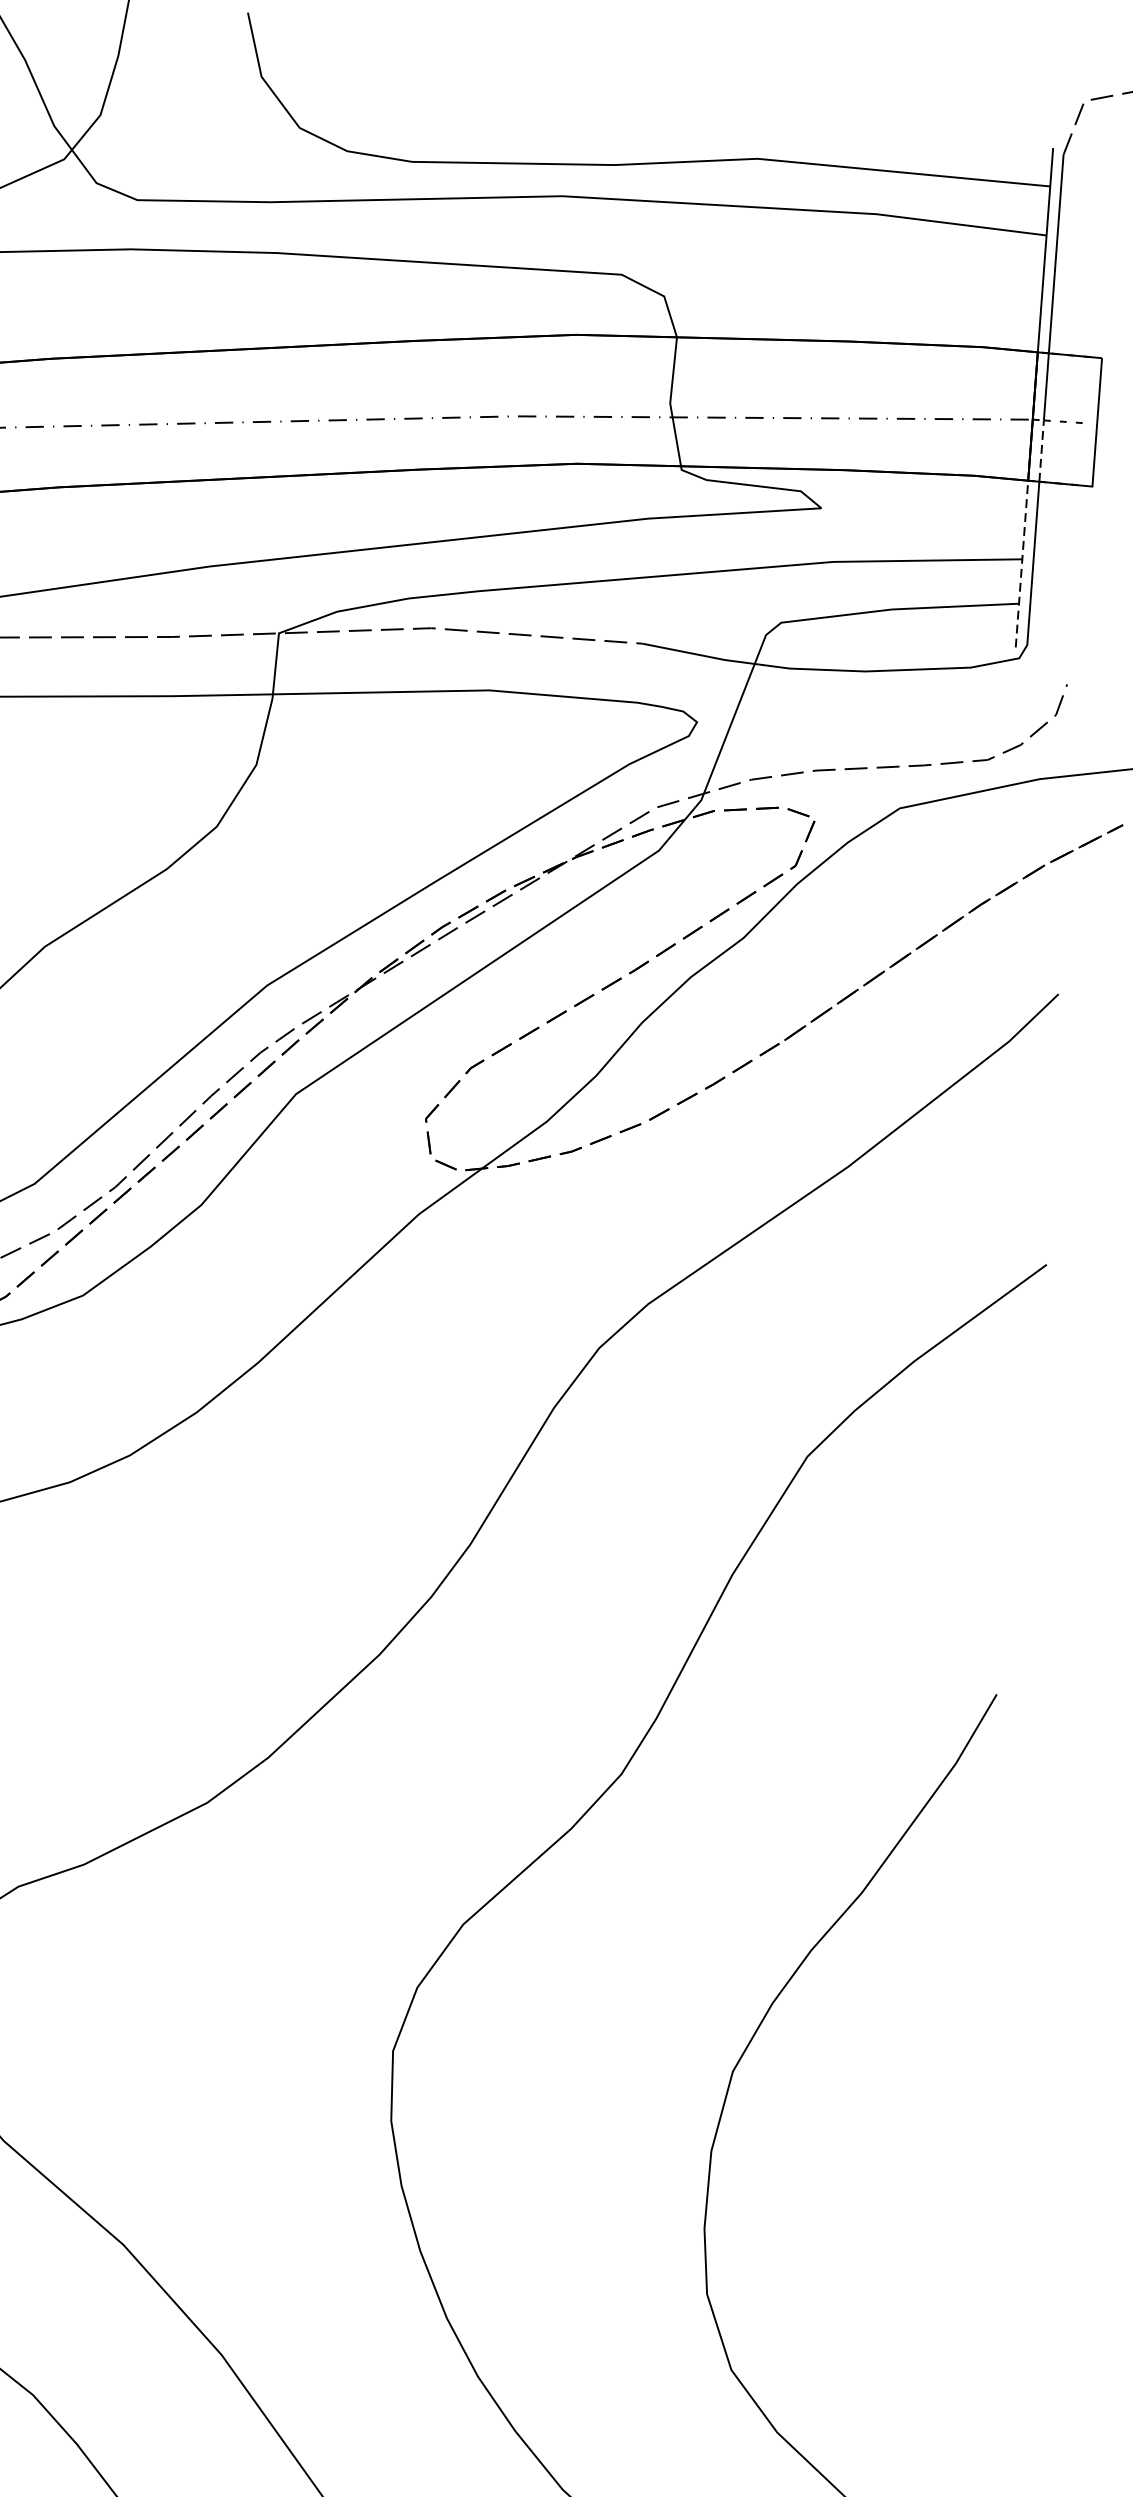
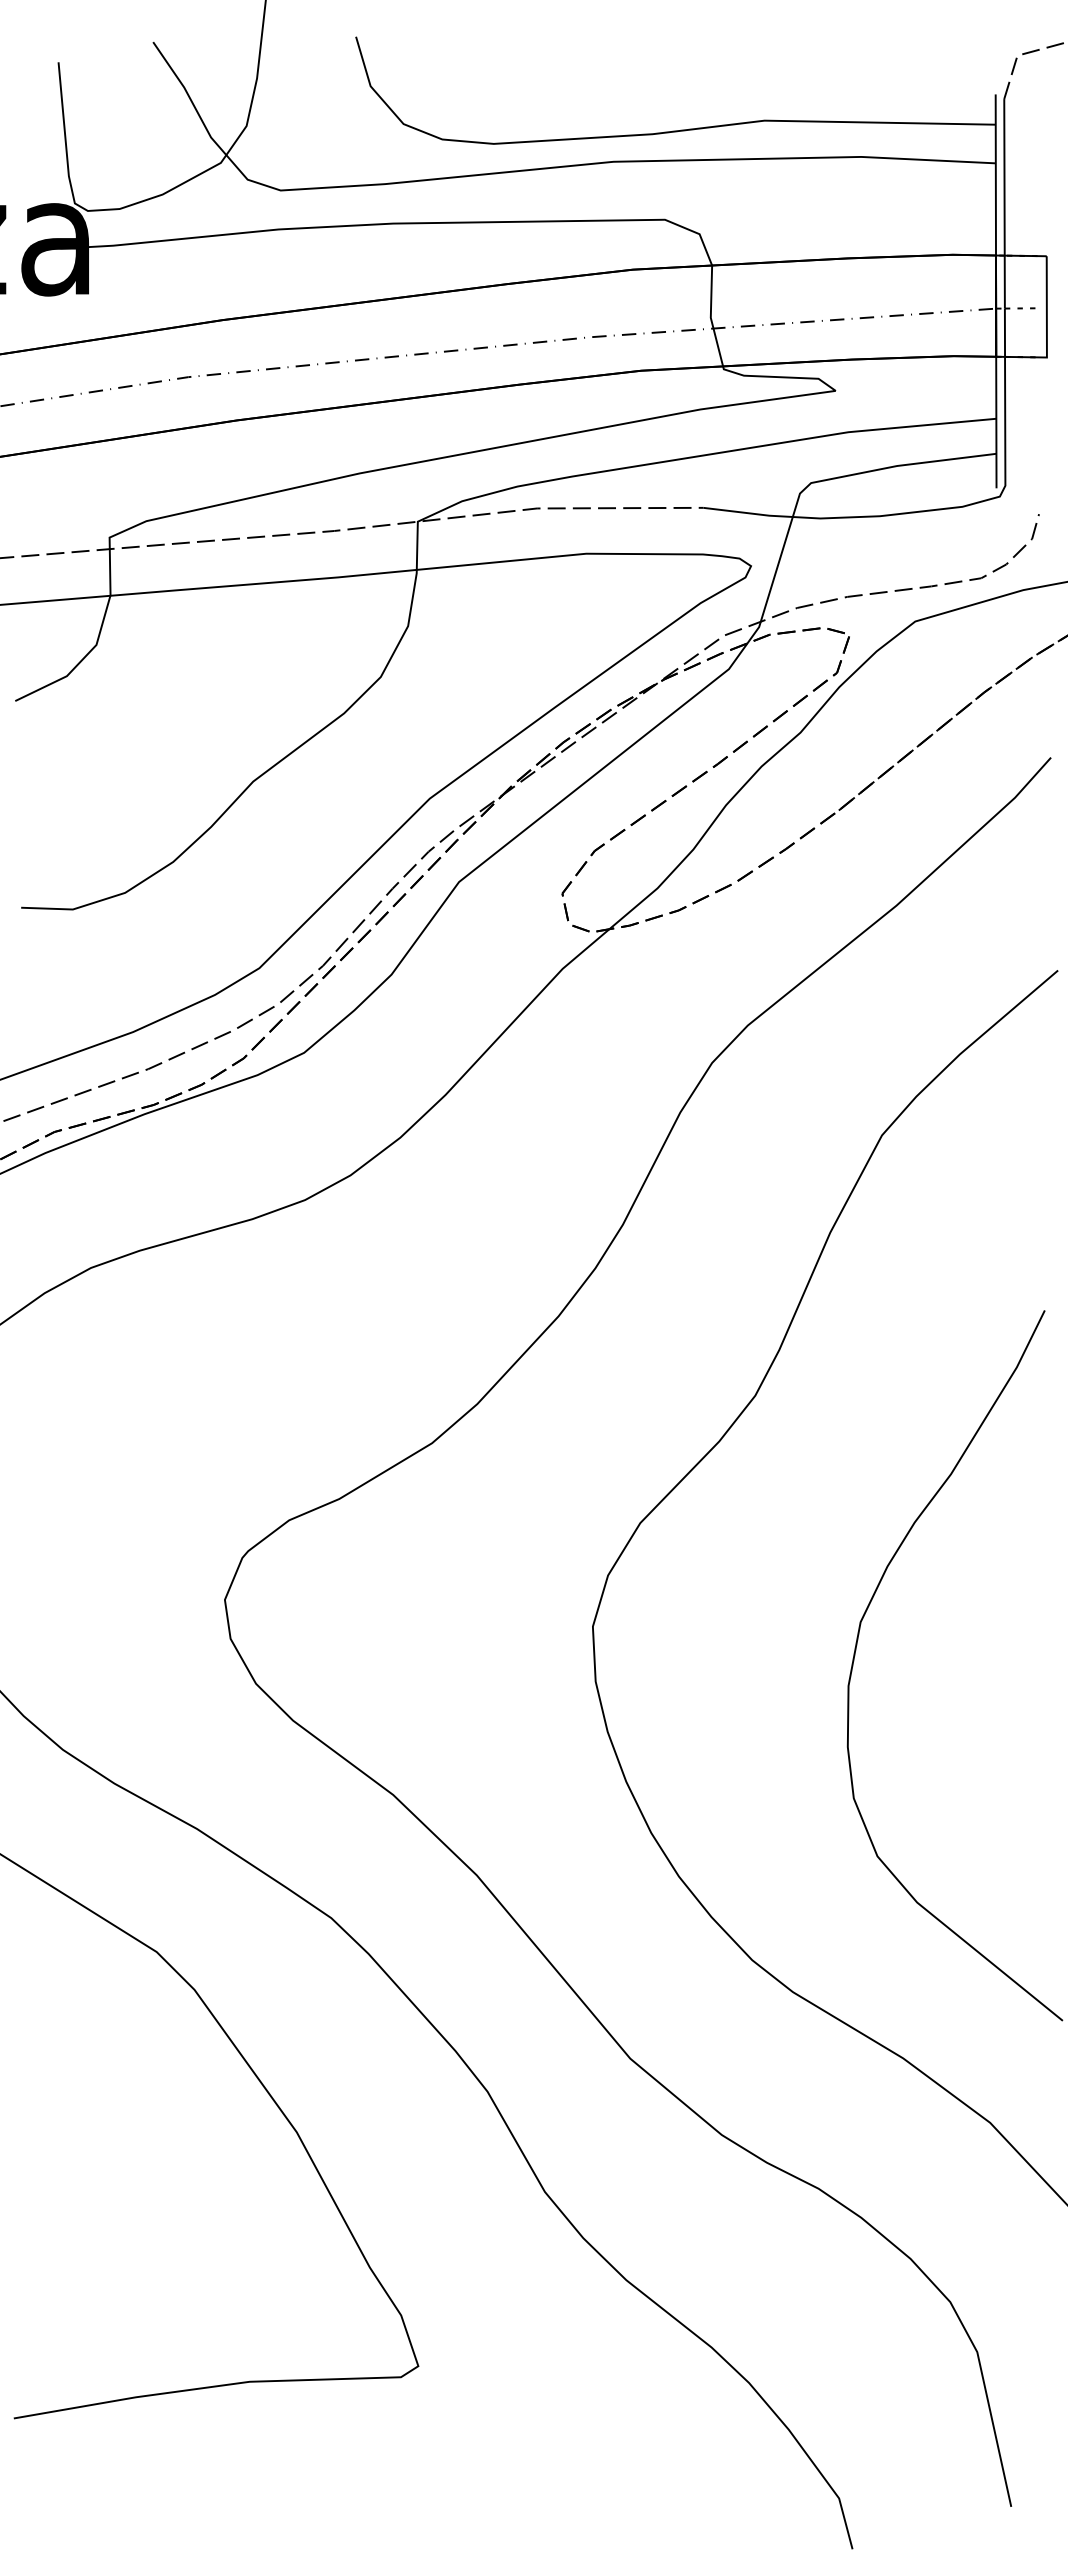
line: (1041, 450) -> (1004, 332), dashed -> solid
line: (1022, 564) -> (996, 422), dashed -> solid

